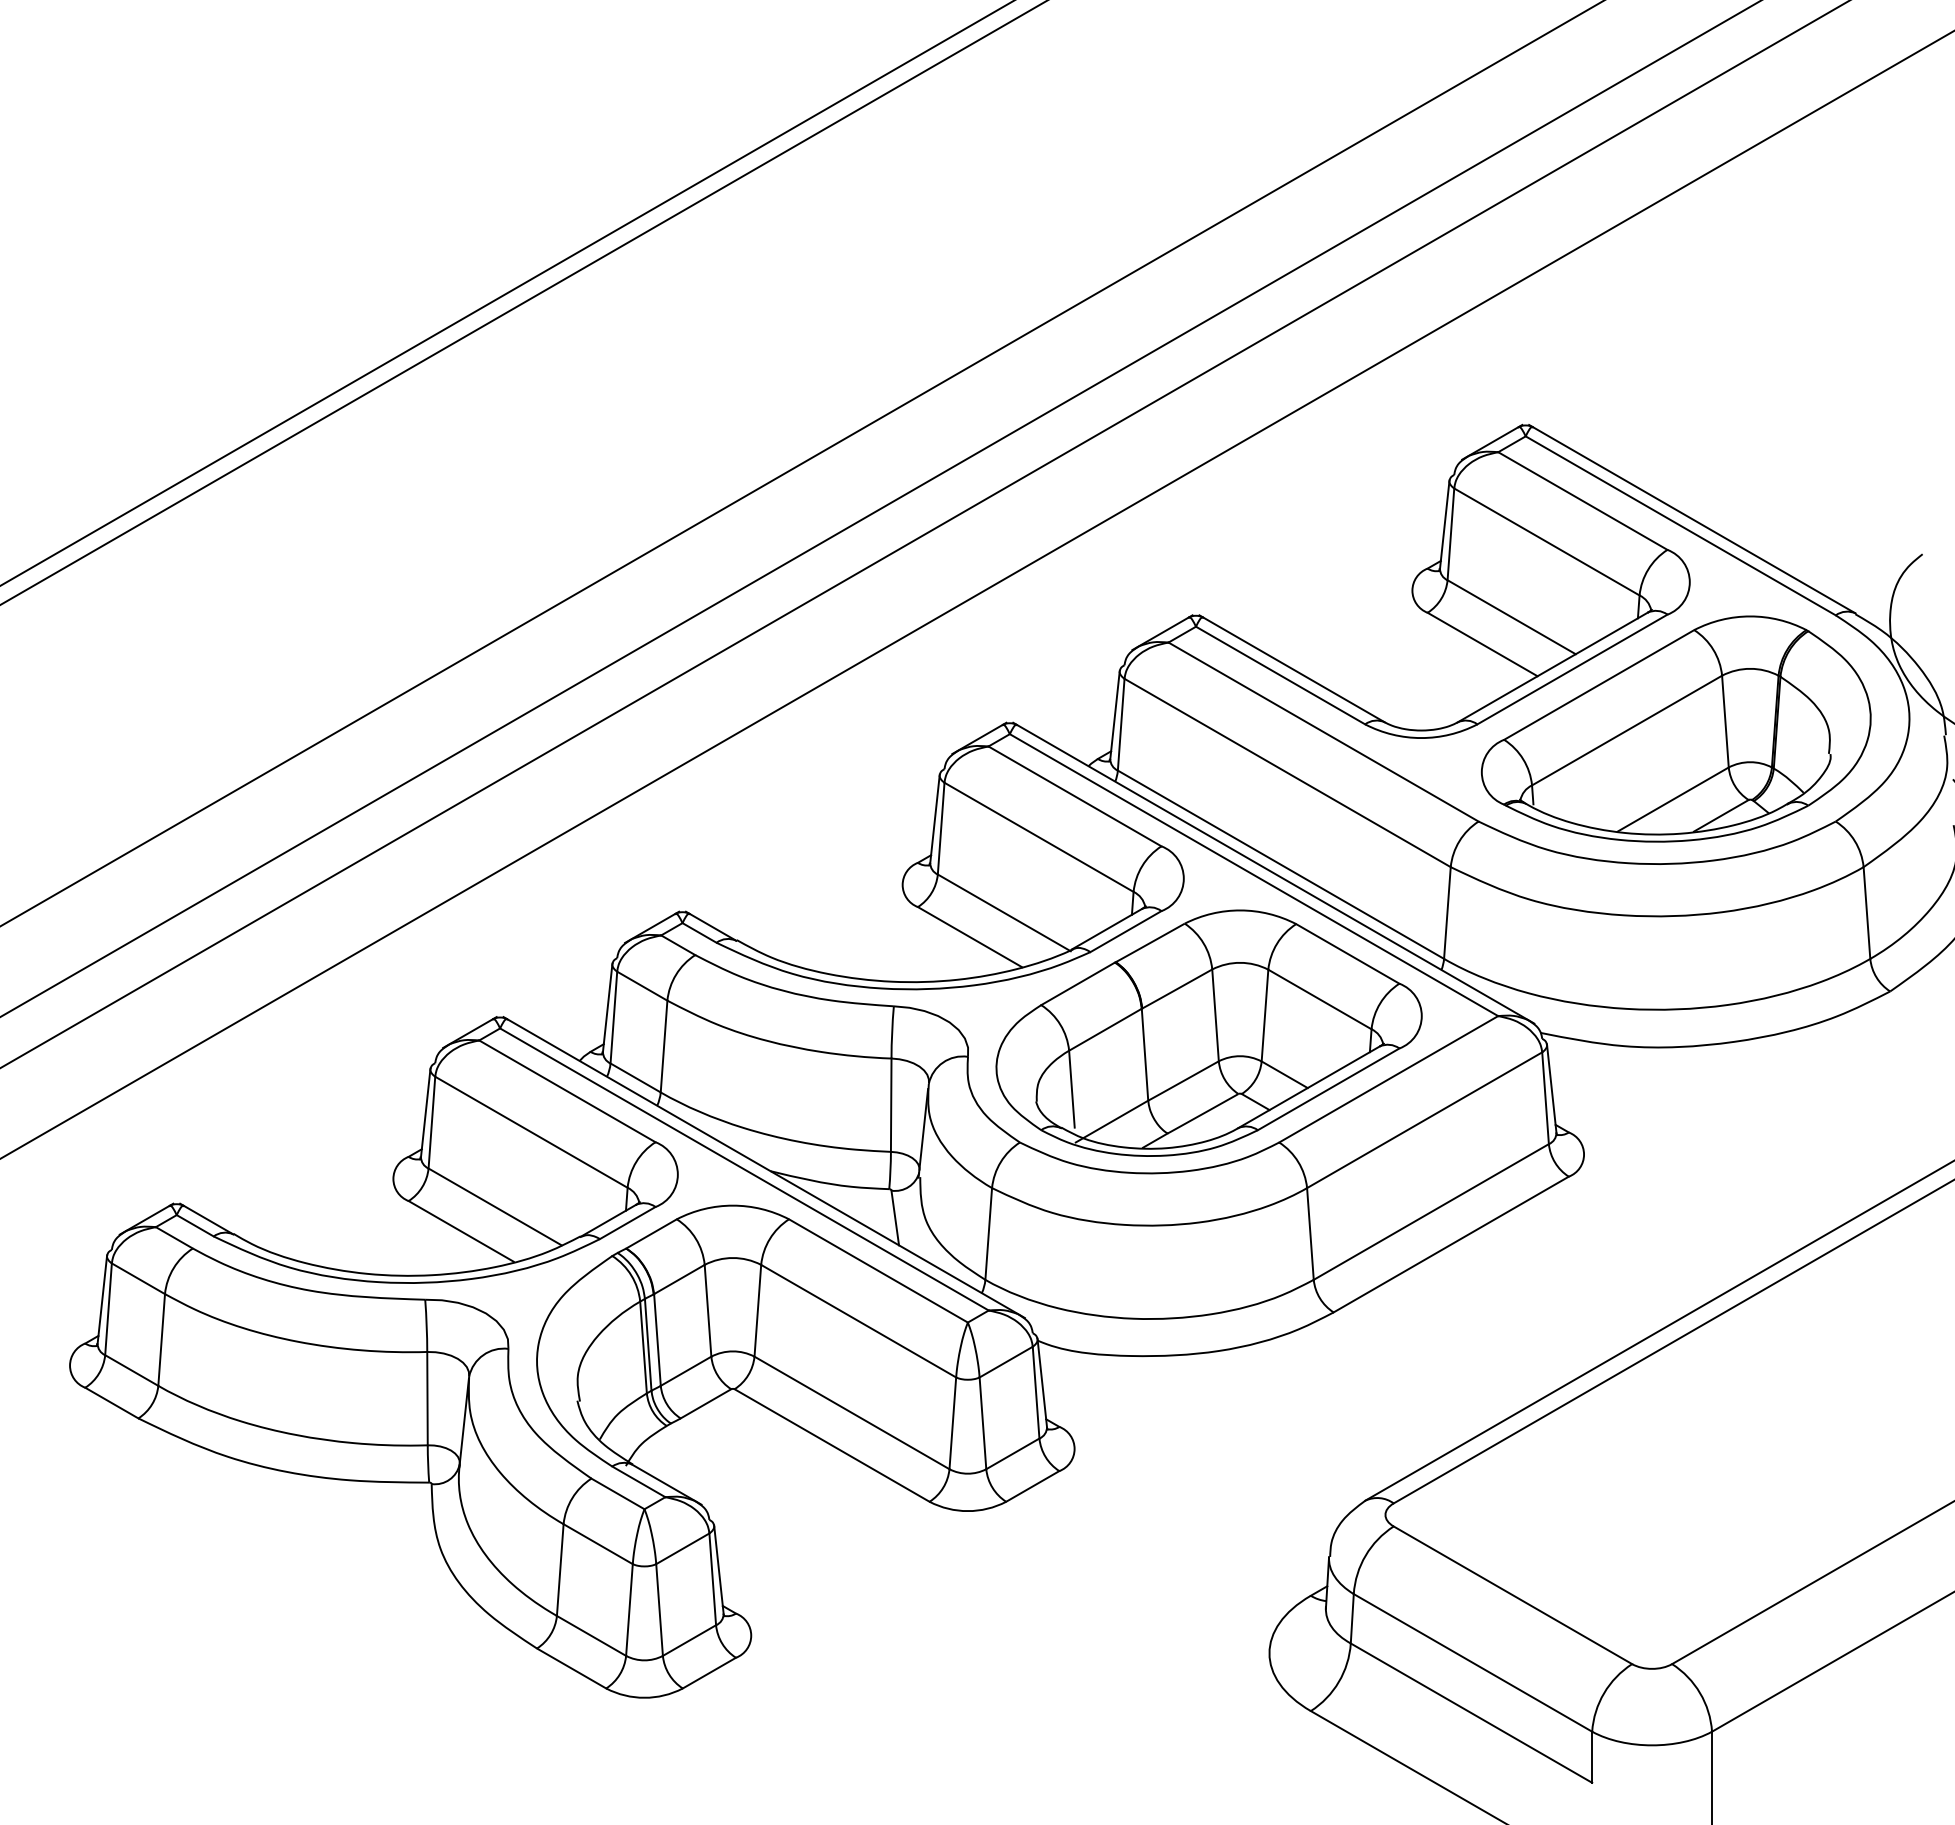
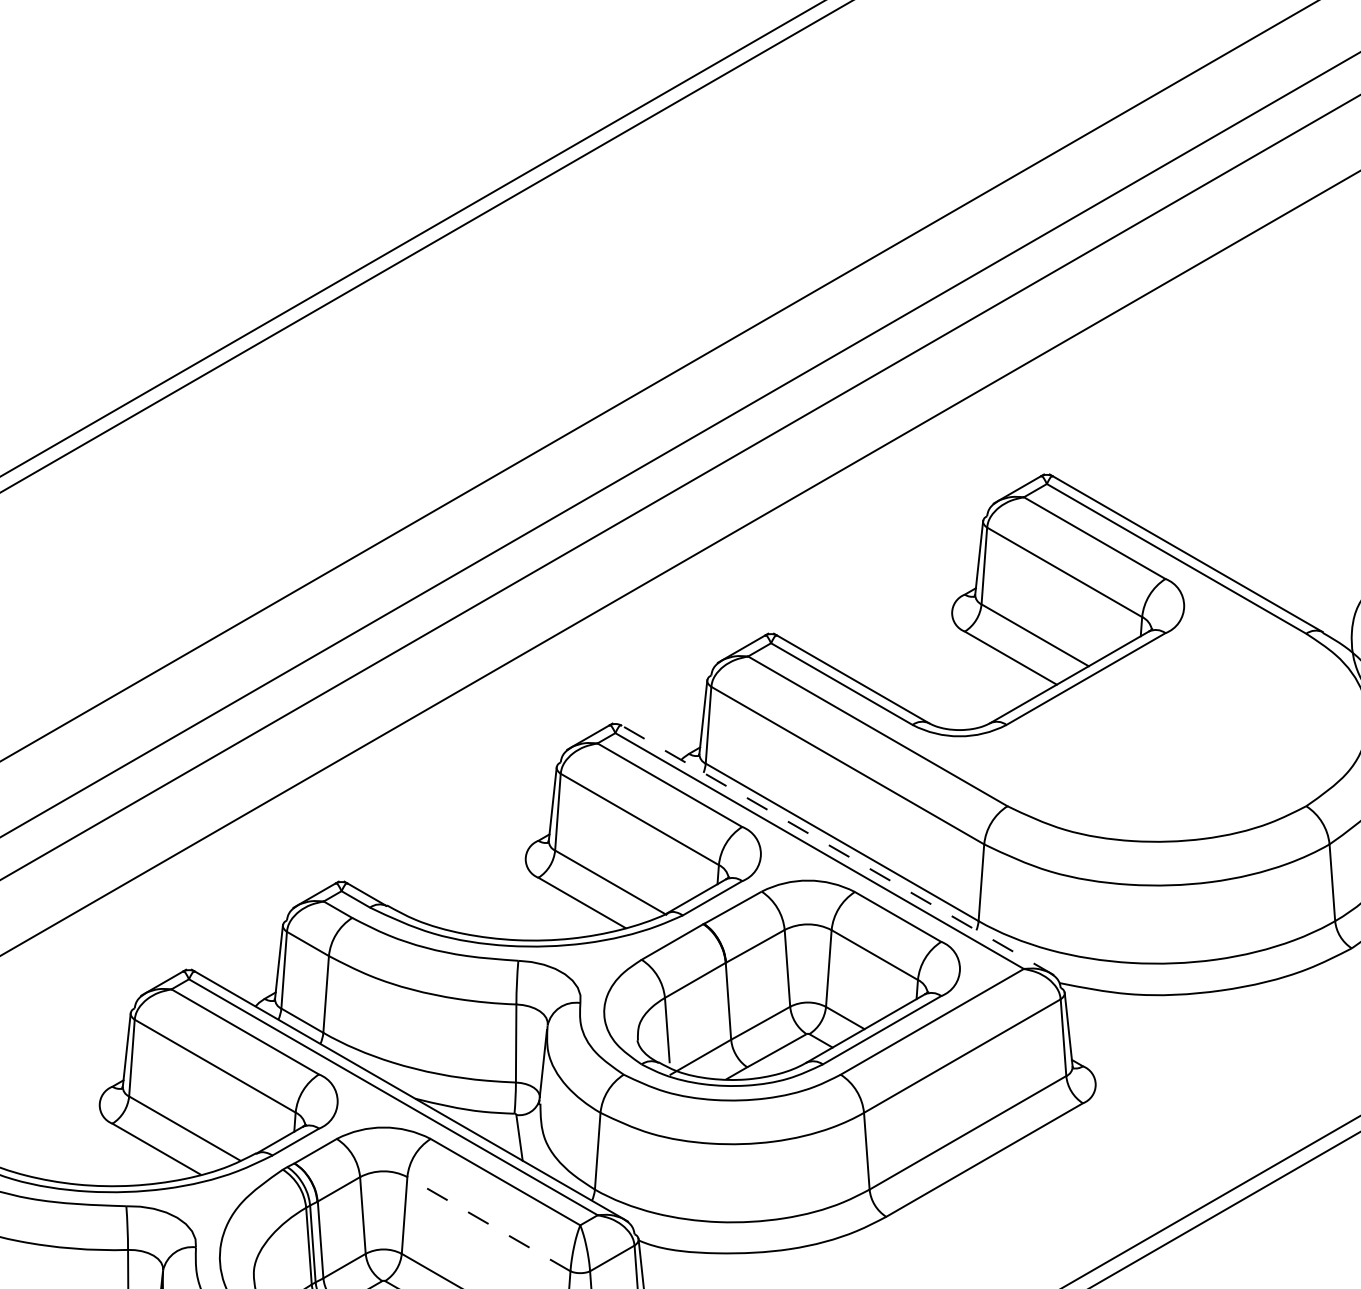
part: (1676, 728) -> (1173, 728), removed
line: (1273, 873) -> (835, 849), solid -> dashed
line: (858, 1321) -> (488, 1224), solid -> dashed

